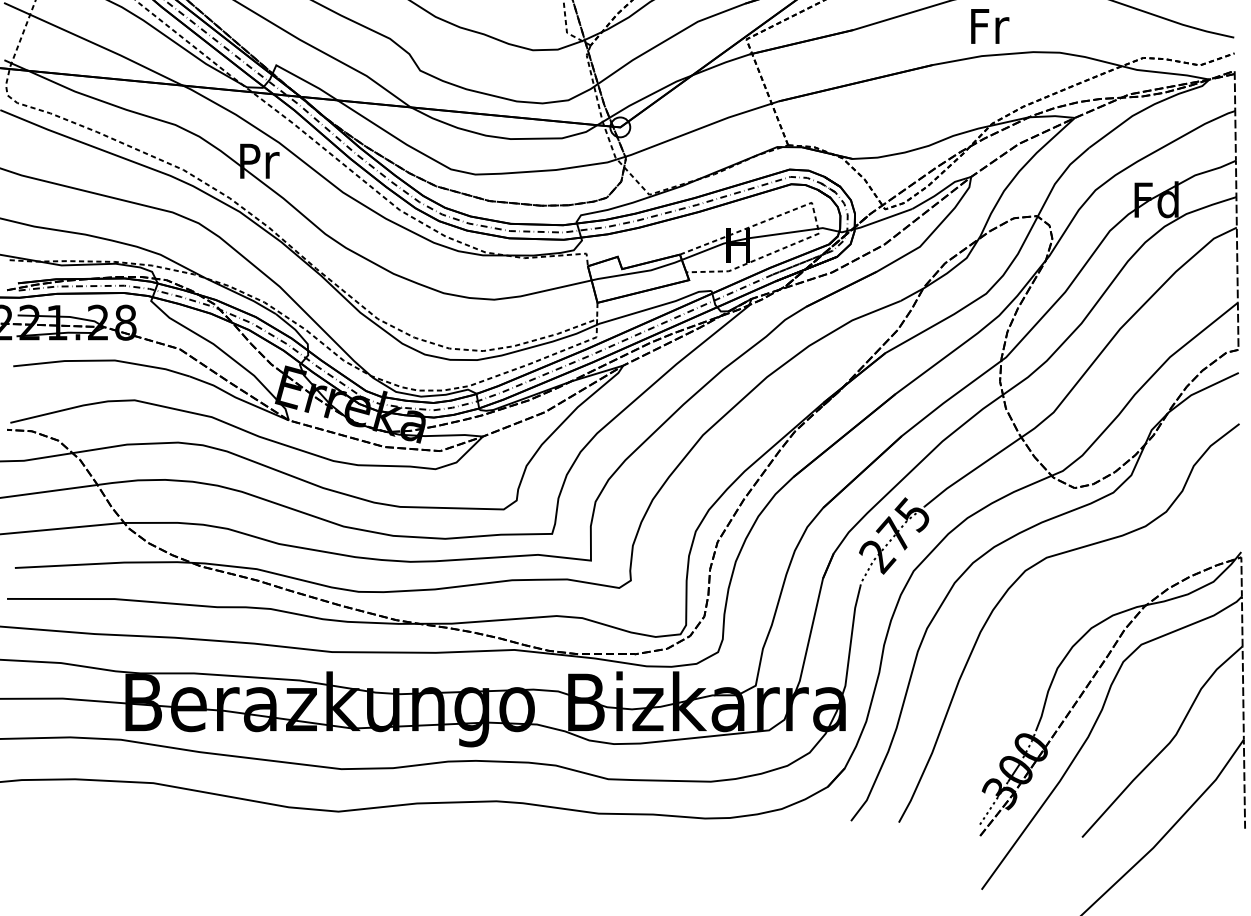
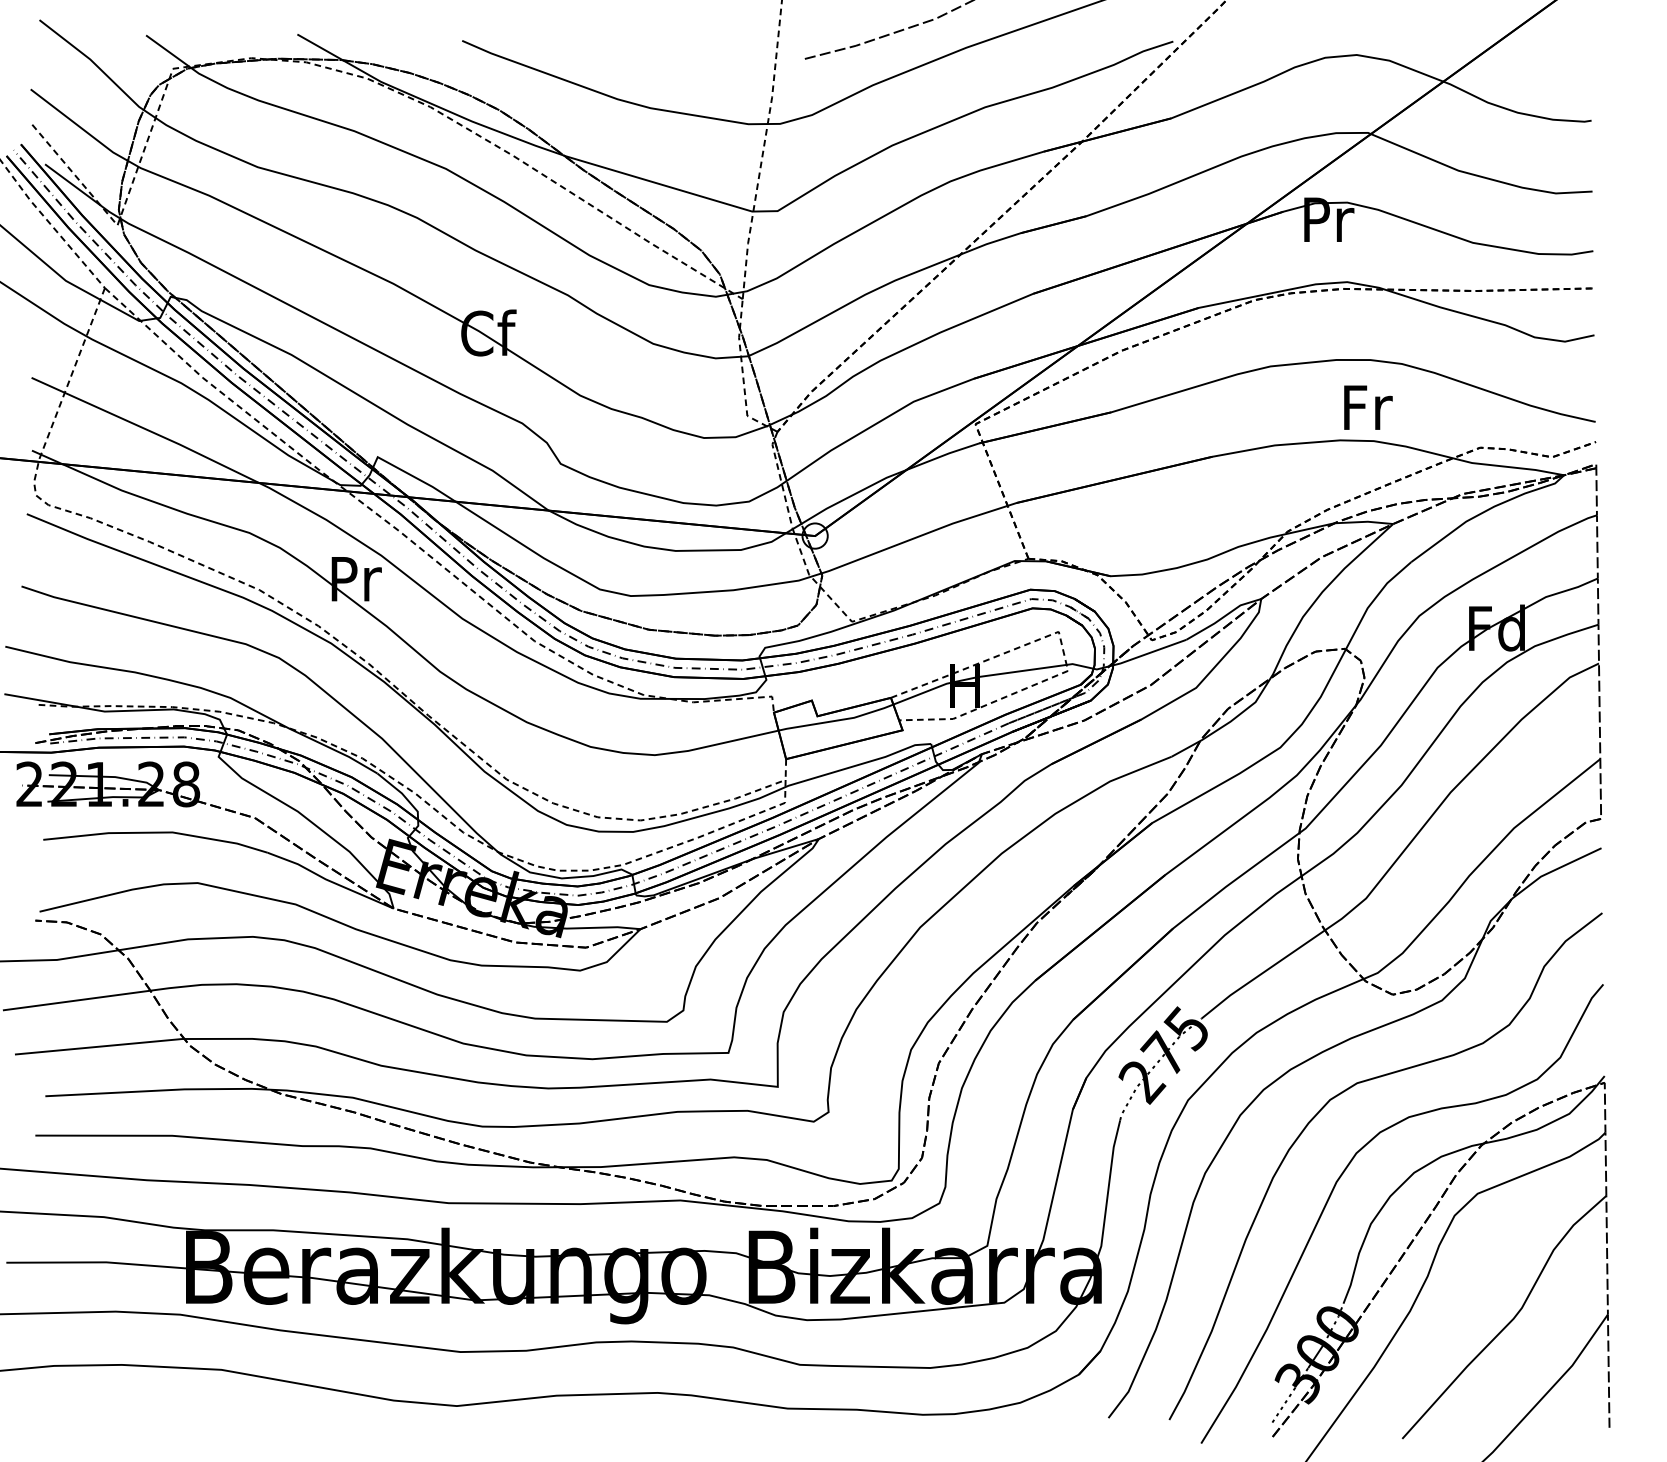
text: (990, 26) -> (1368, 407), moved
curve: (1035, 630) -> (1342, 1175), added

